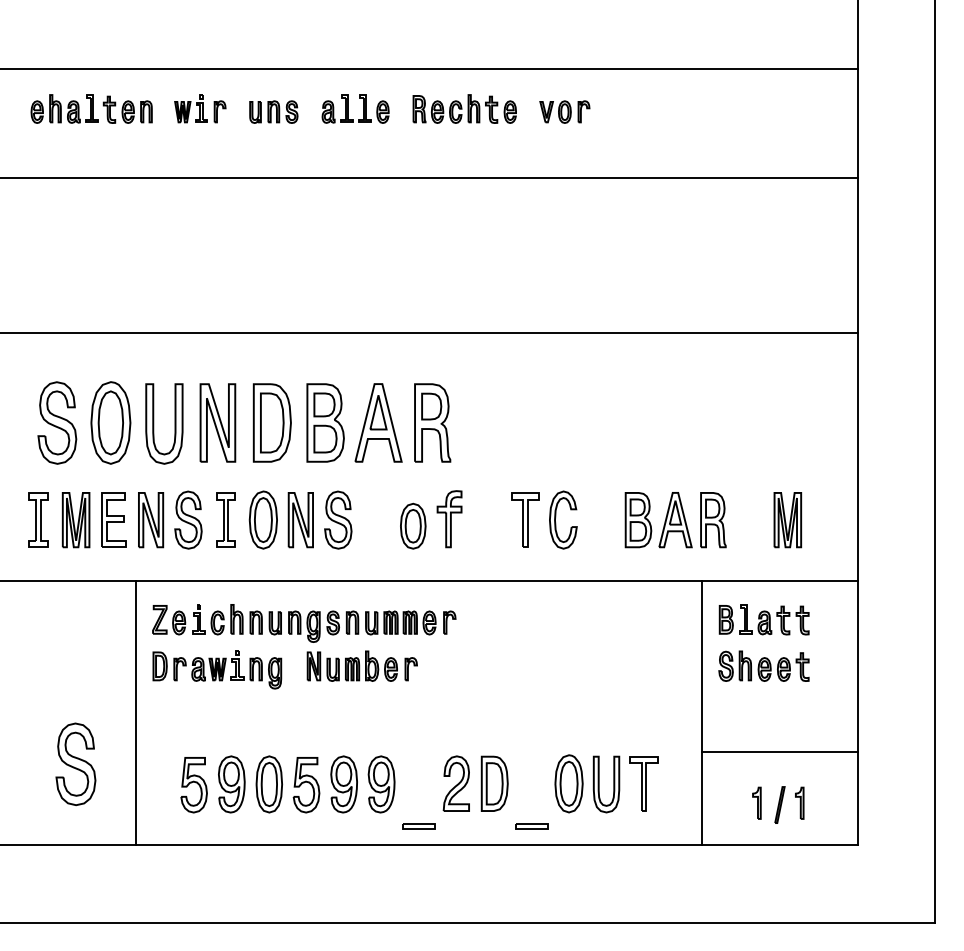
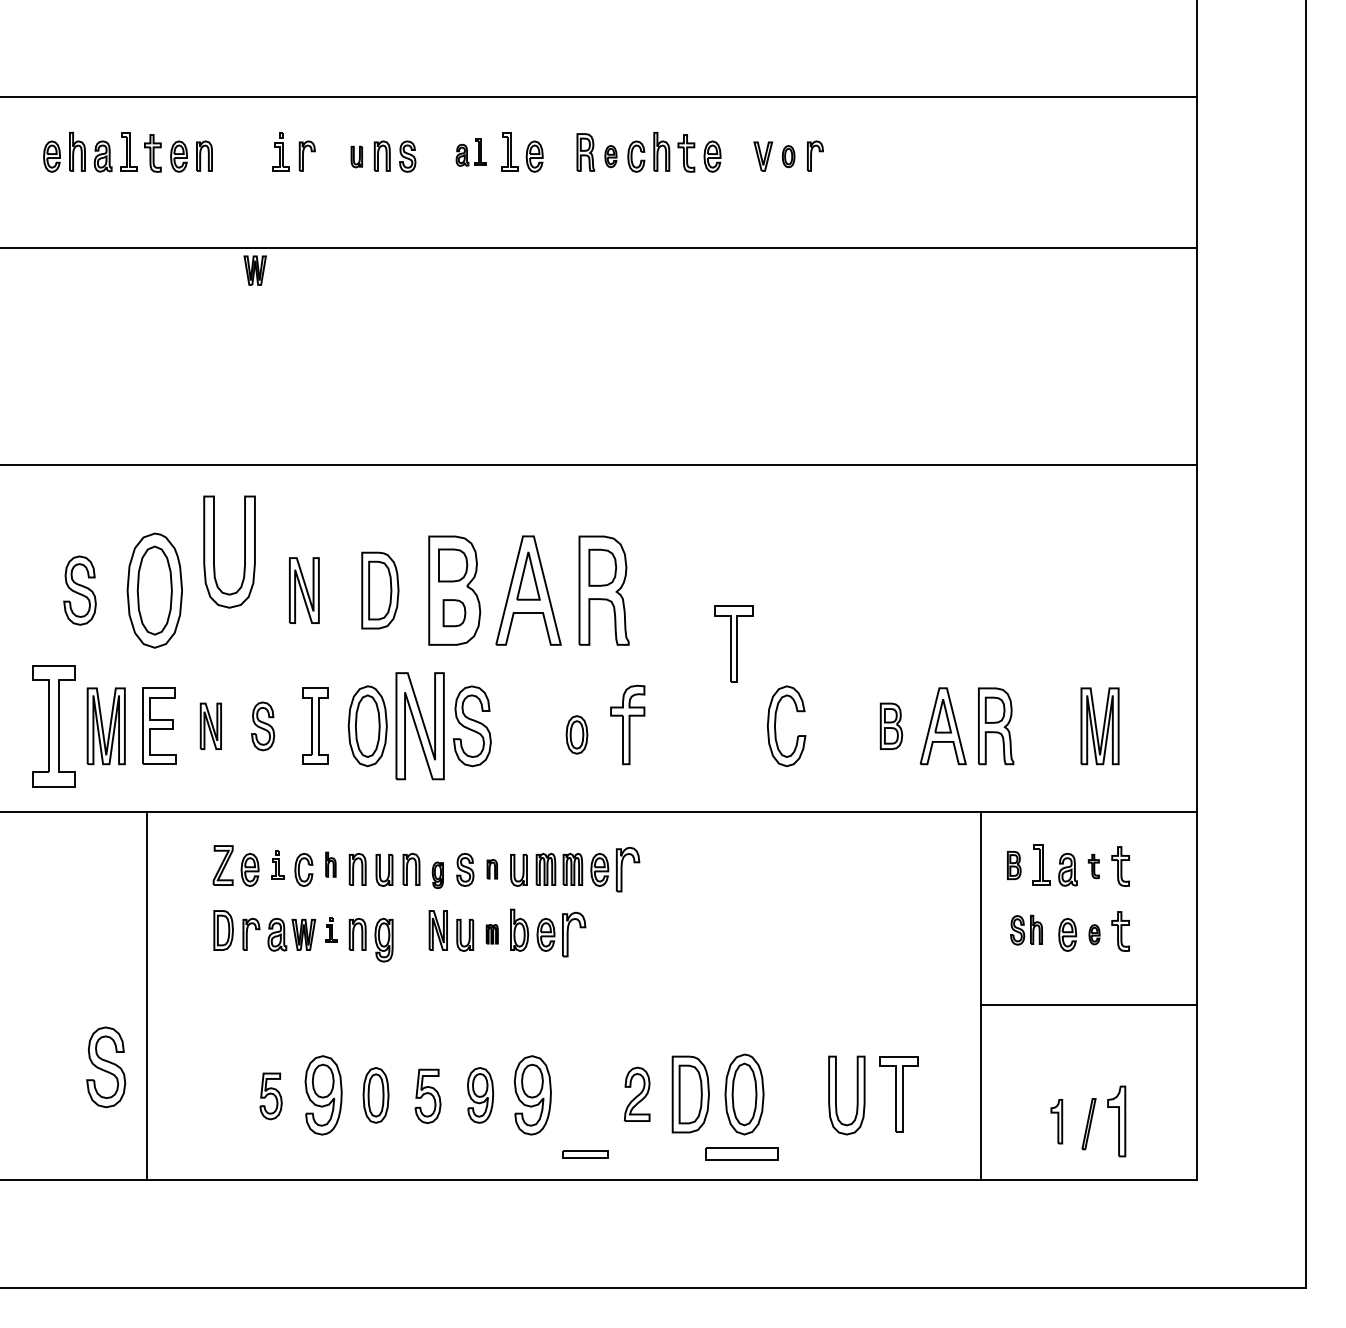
part: (336, 109) -> (470, 152), size x0.7
part: (182, 112) -> (254, 270), moved
part: (255, 112) -> (356, 156), size x0.7
part: (437, 112) -> (610, 156), size x0.7
part: (564, 112) -> (788, 156), size x0.7
part: (56, 422) -> (79, 590), size x0.6
part: (218, 422) -> (304, 590), size x0.6
part: (272, 422) -> (380, 590), size x0.7
part: (153, 423) -> (214, 551), moved
part: (325, 438) -> (454, 612), size x0.7
part: (38, 519) -> (53, 725), size x1.6
part: (525, 519) -> (733, 643), moved
part: (150, 520) -> (210, 726), size x0.6
part: (187, 520) -> (262, 726), size x0.6
part: (300, 520) -> (419, 726), size x1.4
part: (638, 520) -> (891, 726), size x0.6
part: (412, 525) -> (576, 734), size x0.6
part: (198, 619) -> (277, 864), size x0.7
part: (236, 619) -> (330, 864), size x0.6
part: (726, 619) -> (1014, 865), size x0.7
part: (783, 620) -> (1093, 866), size x0.6
part: (352, 621) -> (492, 868), size x0.6
part: (449, 621) -> (627, 868), size x1.4
part: (313, 626) -> (437, 875), size x0.6
part: (237, 665) -> (331, 929), size x0.6
part: (735, 665) -> (1026, 929), size x0.7
part: (352, 668) -> (492, 933), size x0.6
part: (411, 668) -> (574, 933), size x1.4
part: (783, 669) -> (1094, 934), size x0.6
line: (136, 712) -> (147, 995), moved
line: (779, 751) -> (1088, 1004), moved
part: (76, 764) -> (106, 1067), size x0.7
part: (455, 783) -> (636, 1094), size x0.7
part: (569, 783) -> (744, 1094), moved
part: (268, 784) -> (375, 1095), size x0.7
part: (344, 784) -> (480, 1095), size x0.7
part: (193, 785) -> (270, 1096), size x0.6
part: (306, 785) -> (427, 1096), size x0.7
part: (799, 803) -> (1116, 1121), size x1.6
part: (531, 826) -> (742, 1154), size x1.6

